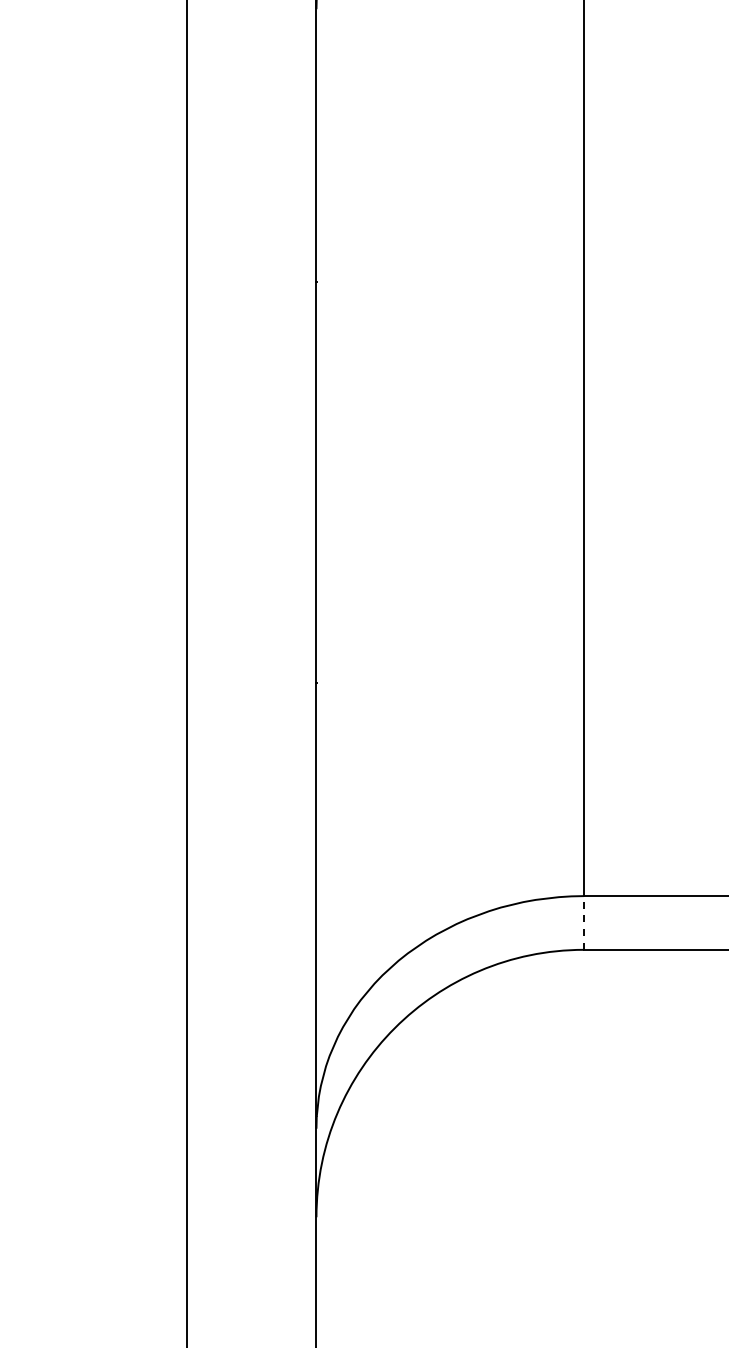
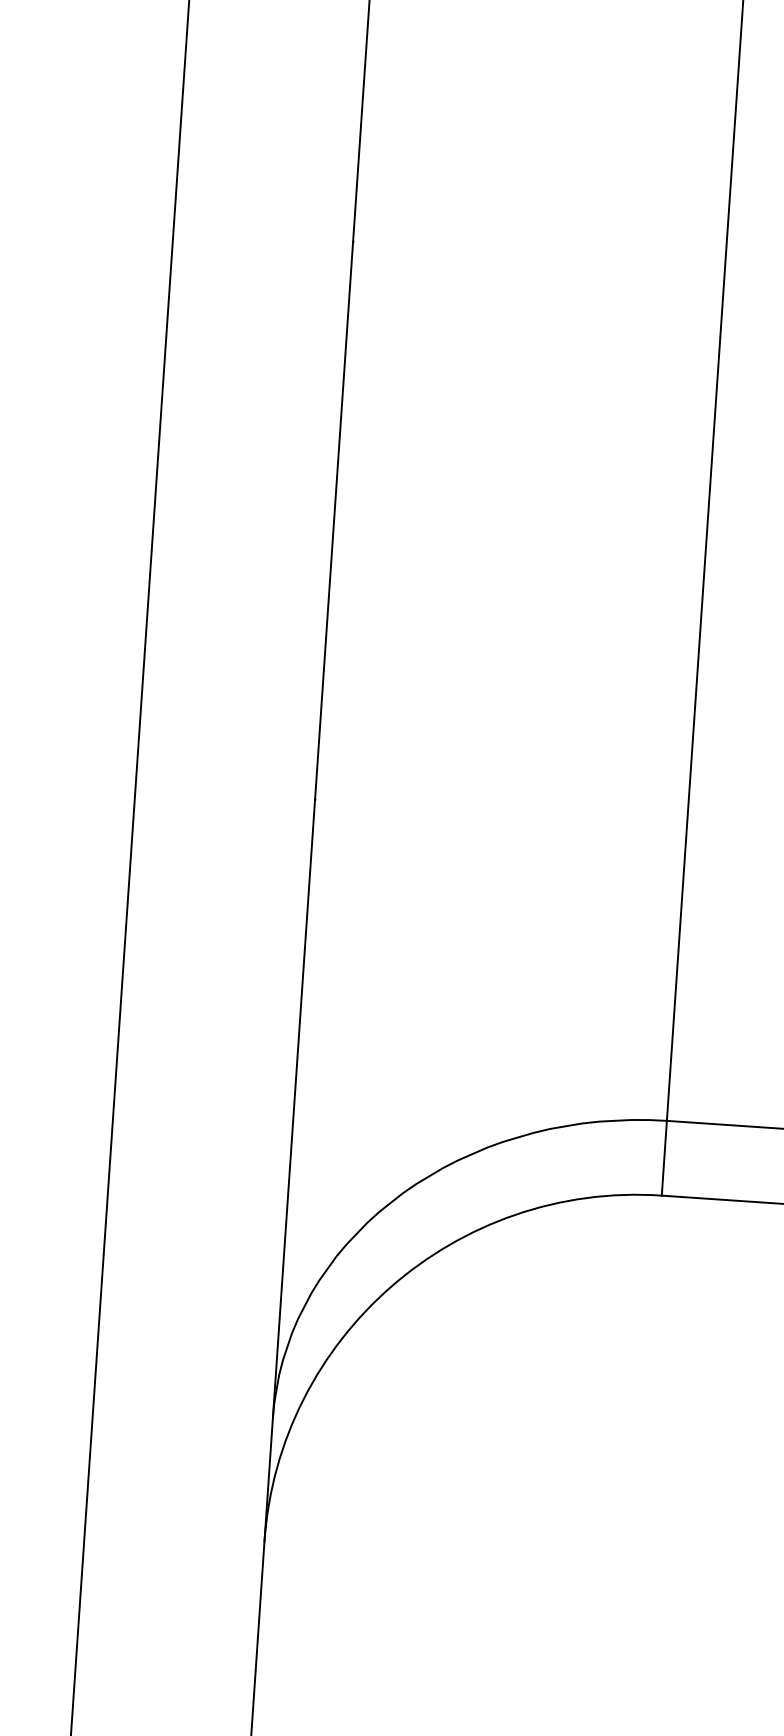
line: (583, 922) -> (663, 1157), dashed -> solid

